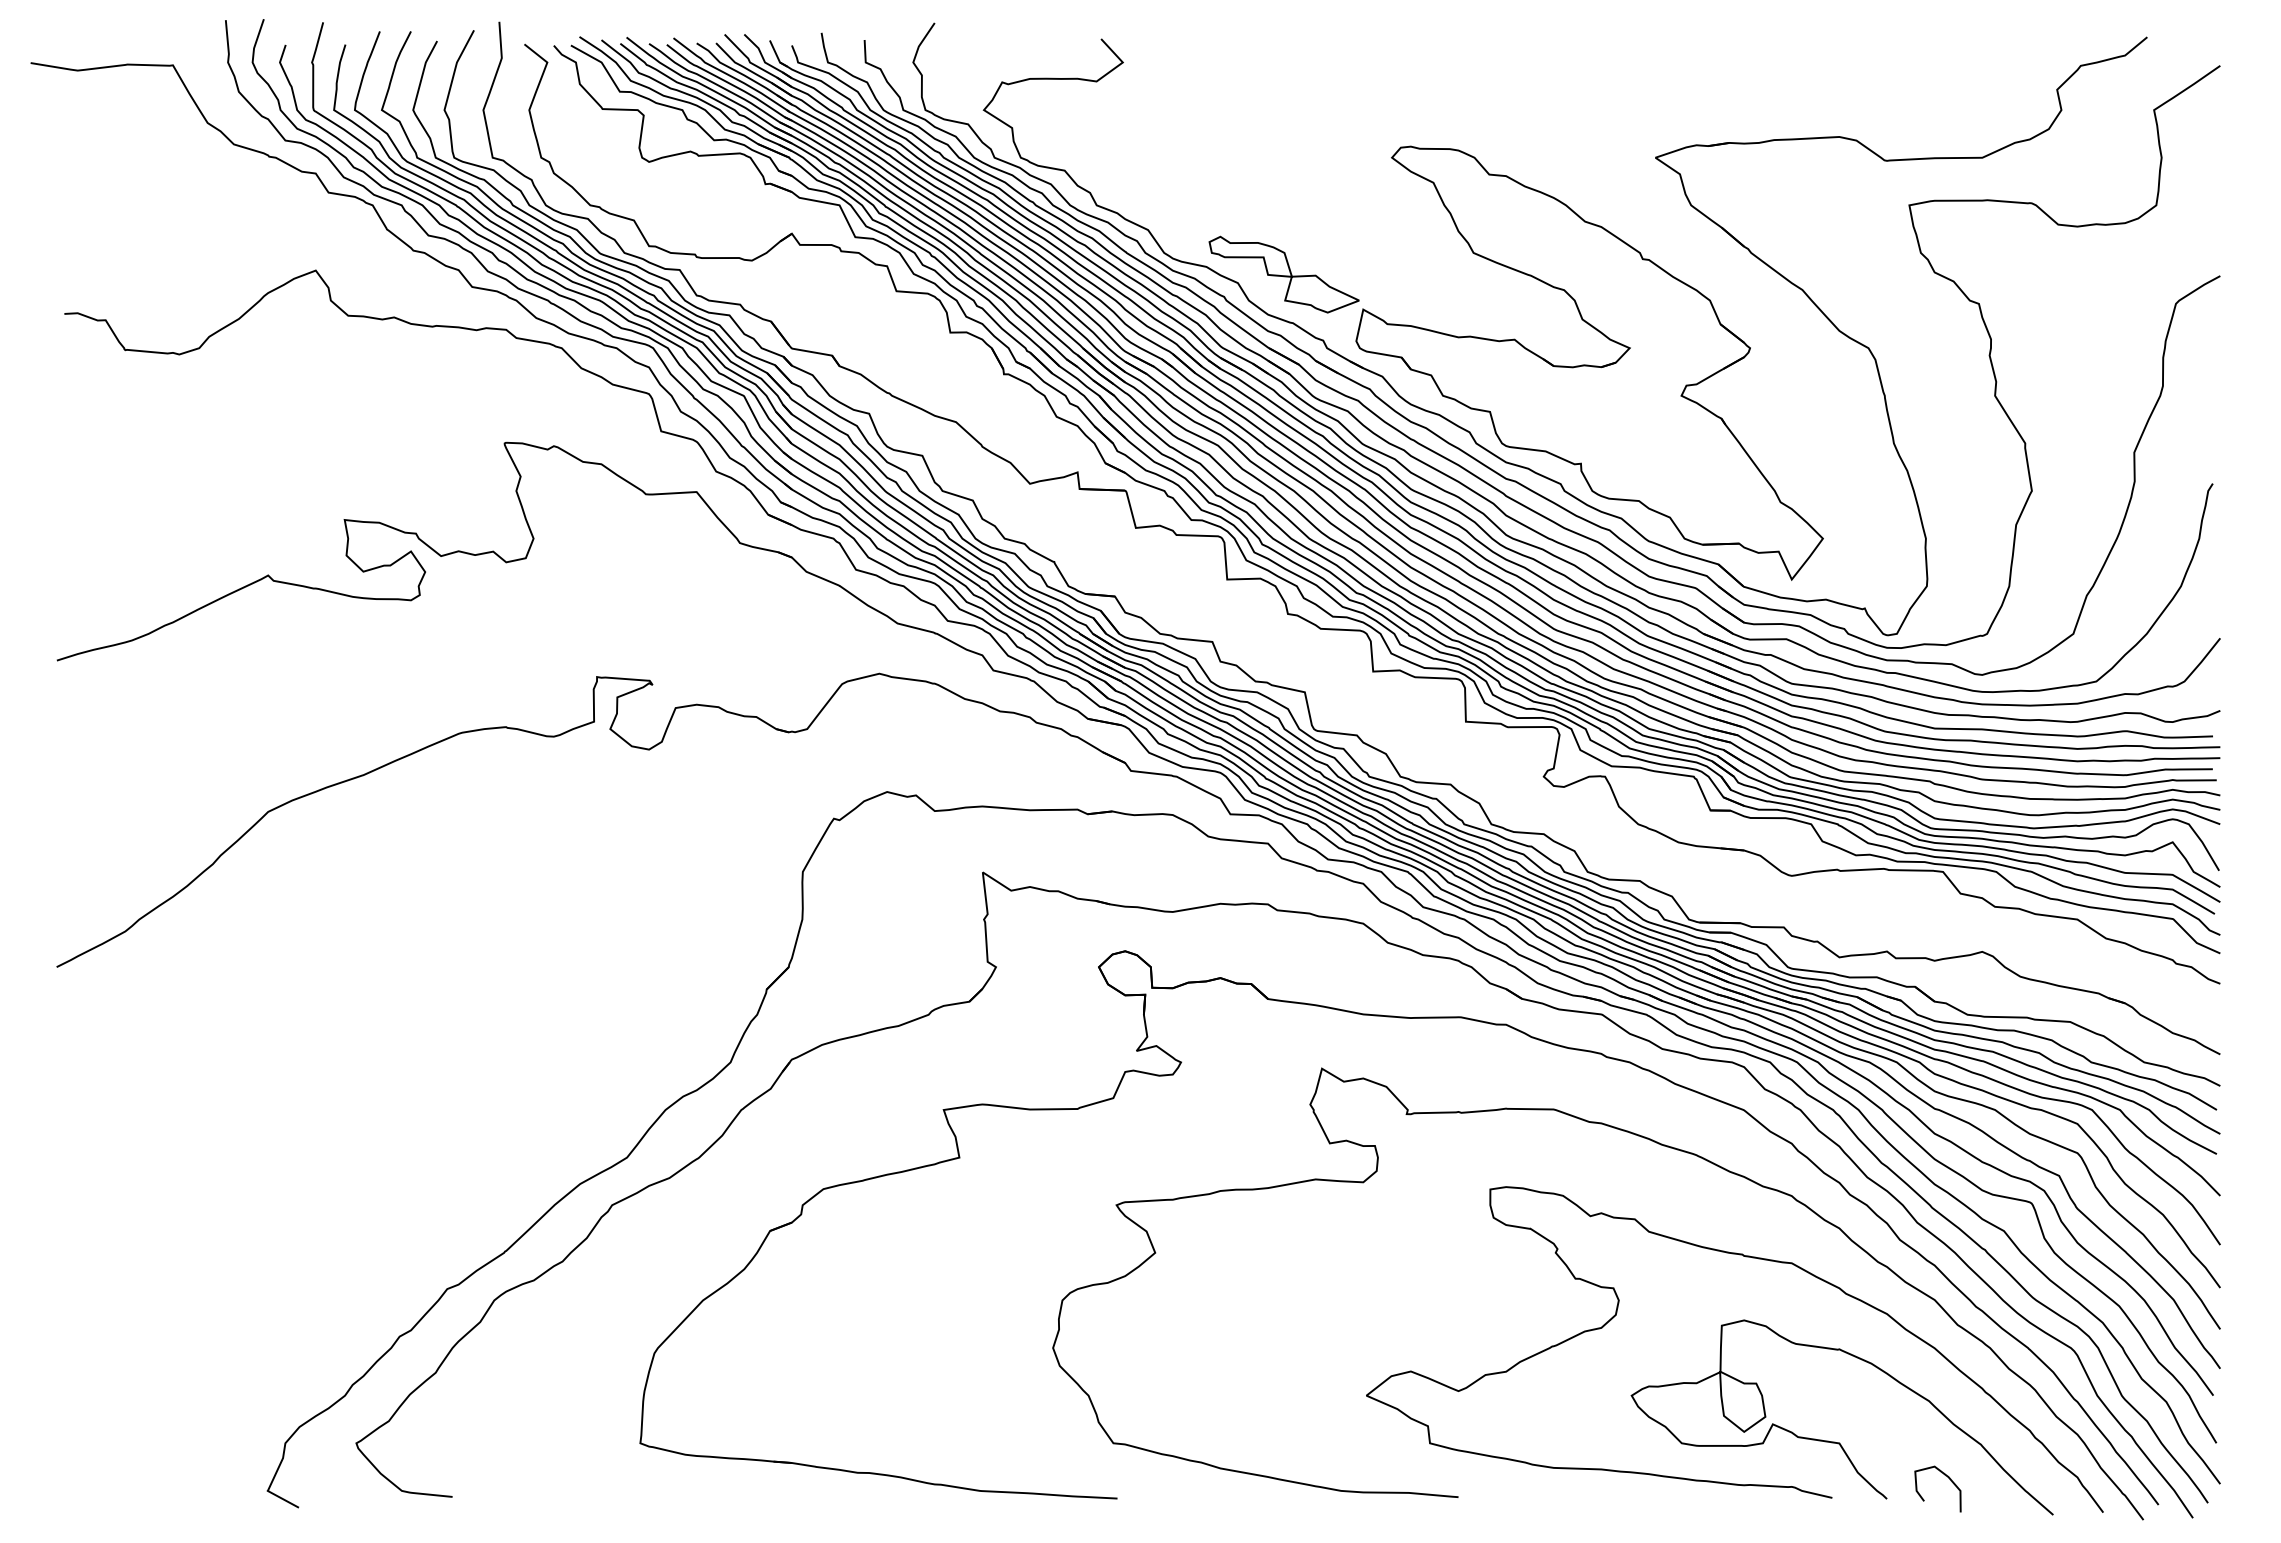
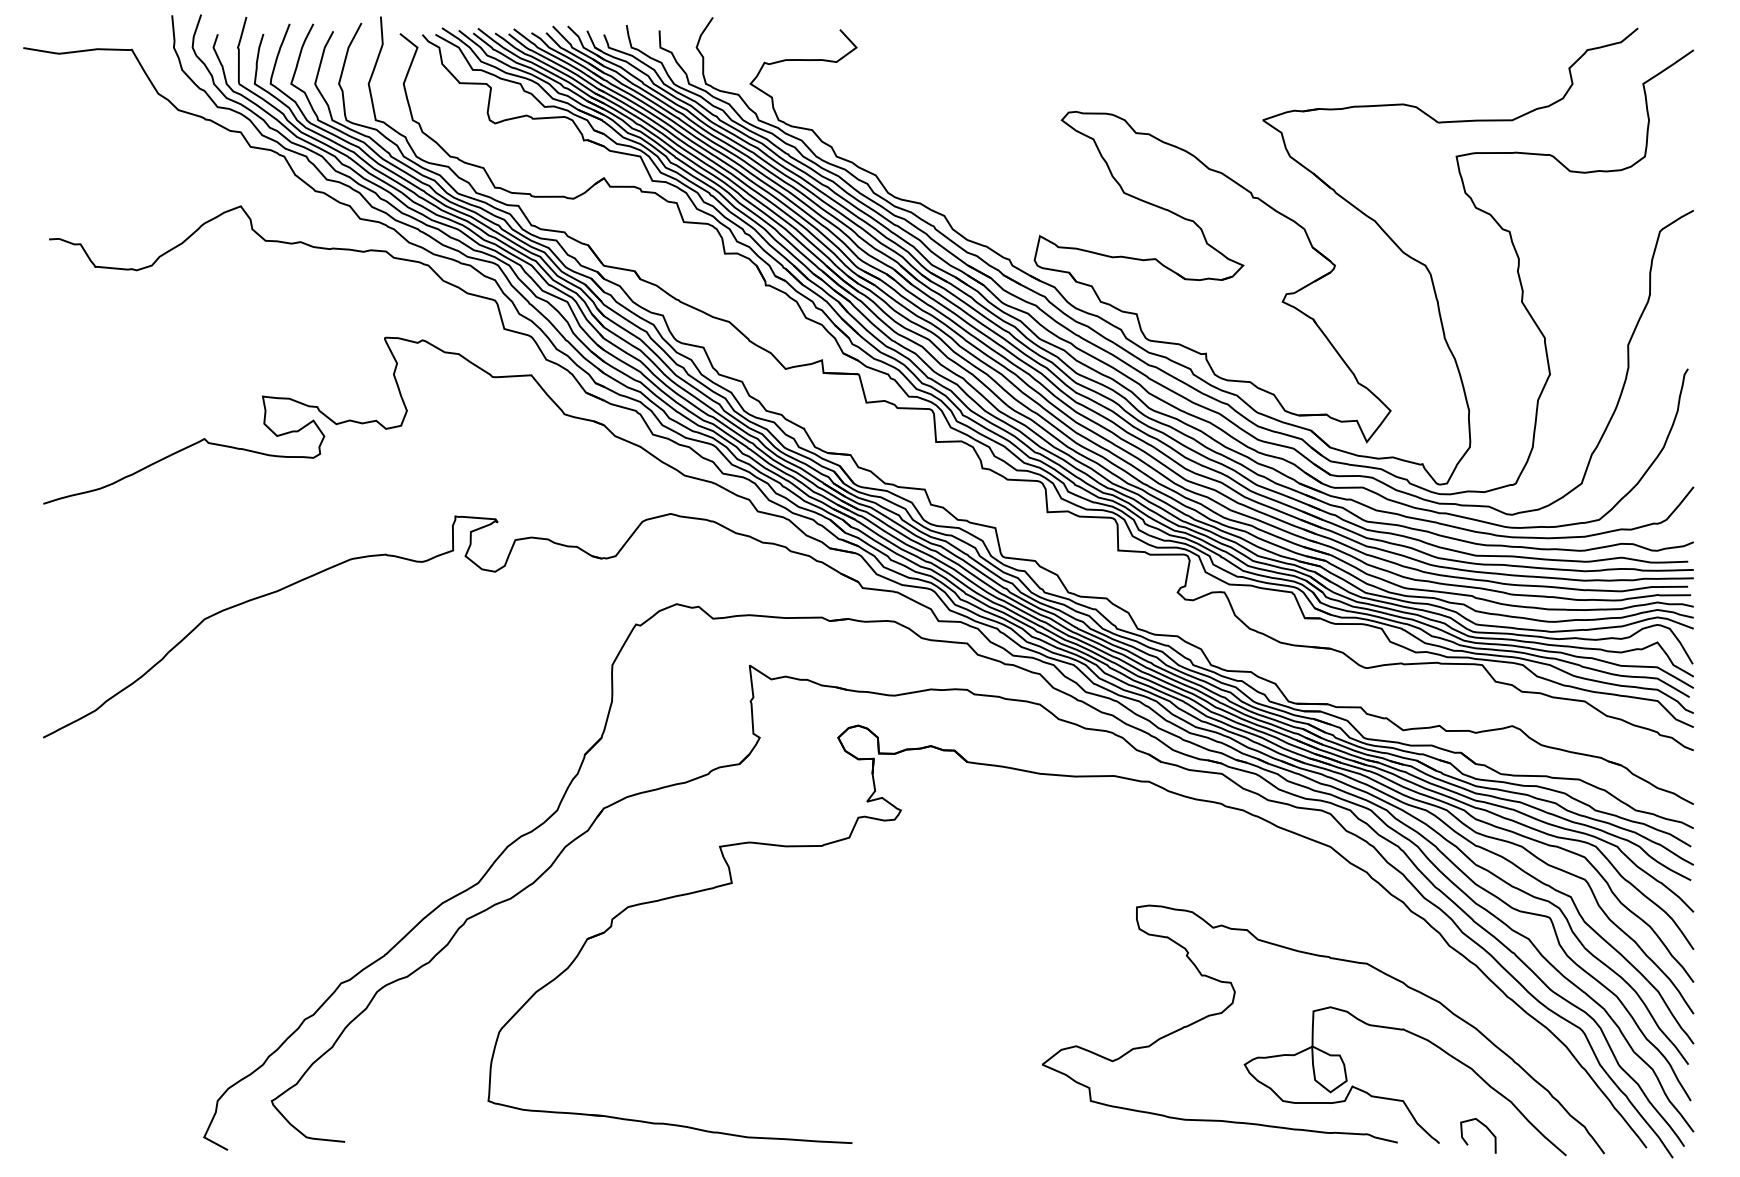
part: (1283, 274) -> (979, 209), removed
curve: (1660, 1145) -> (1266, 873), removed

